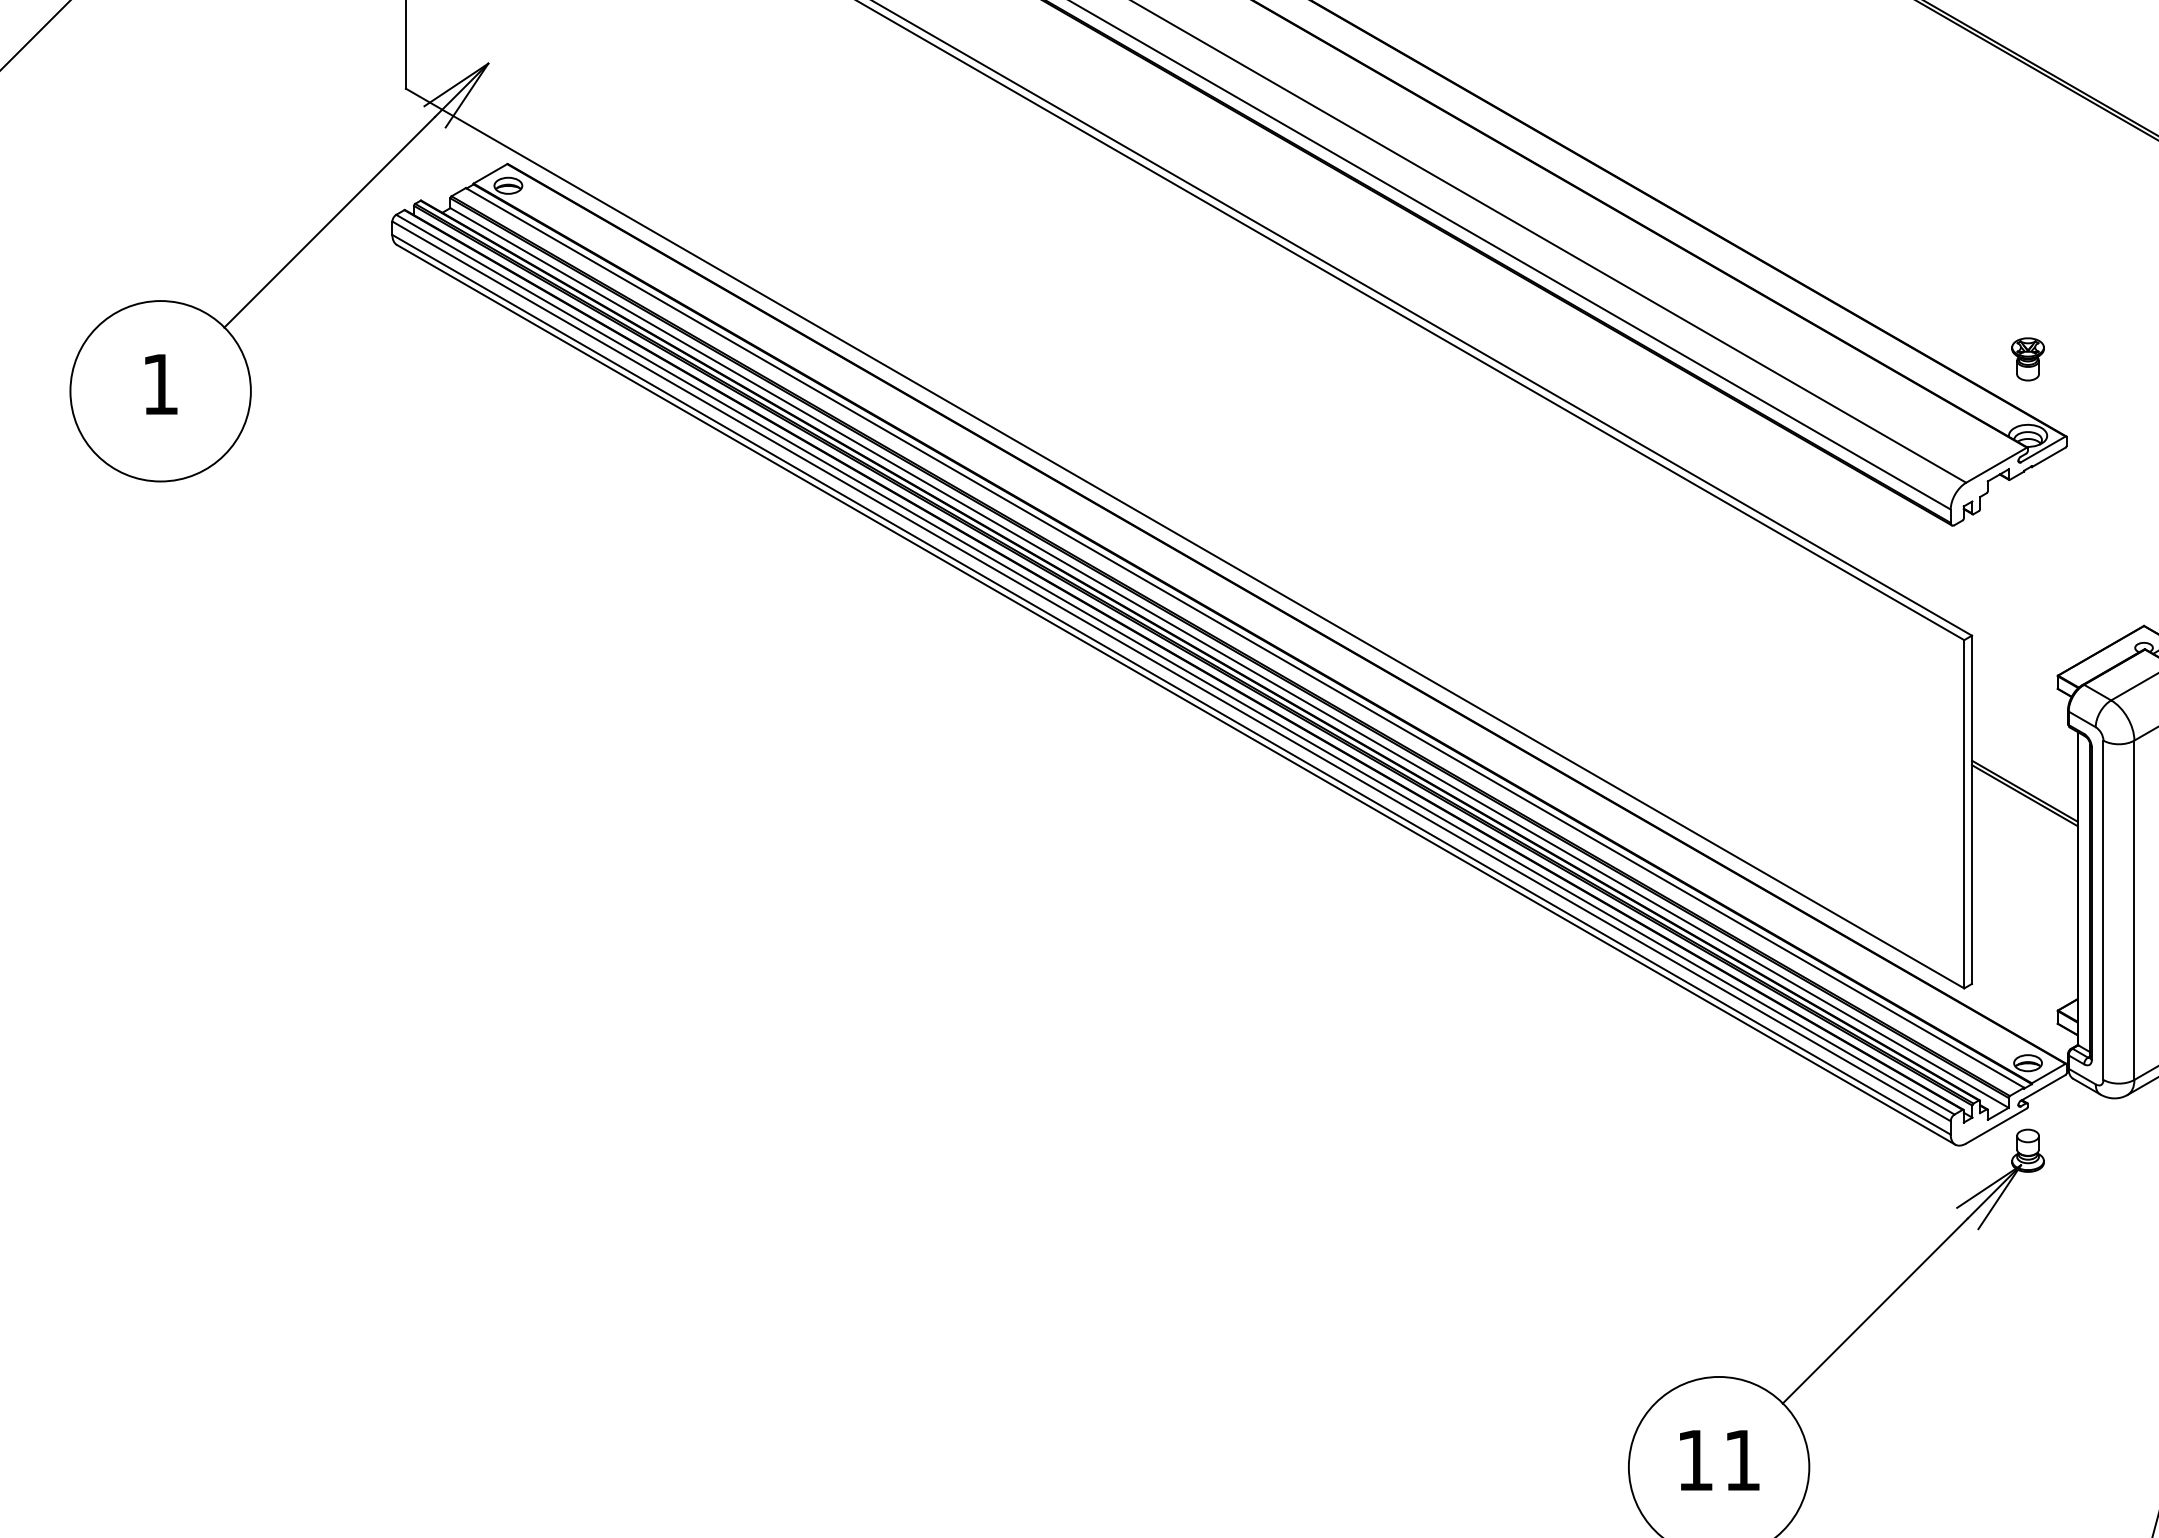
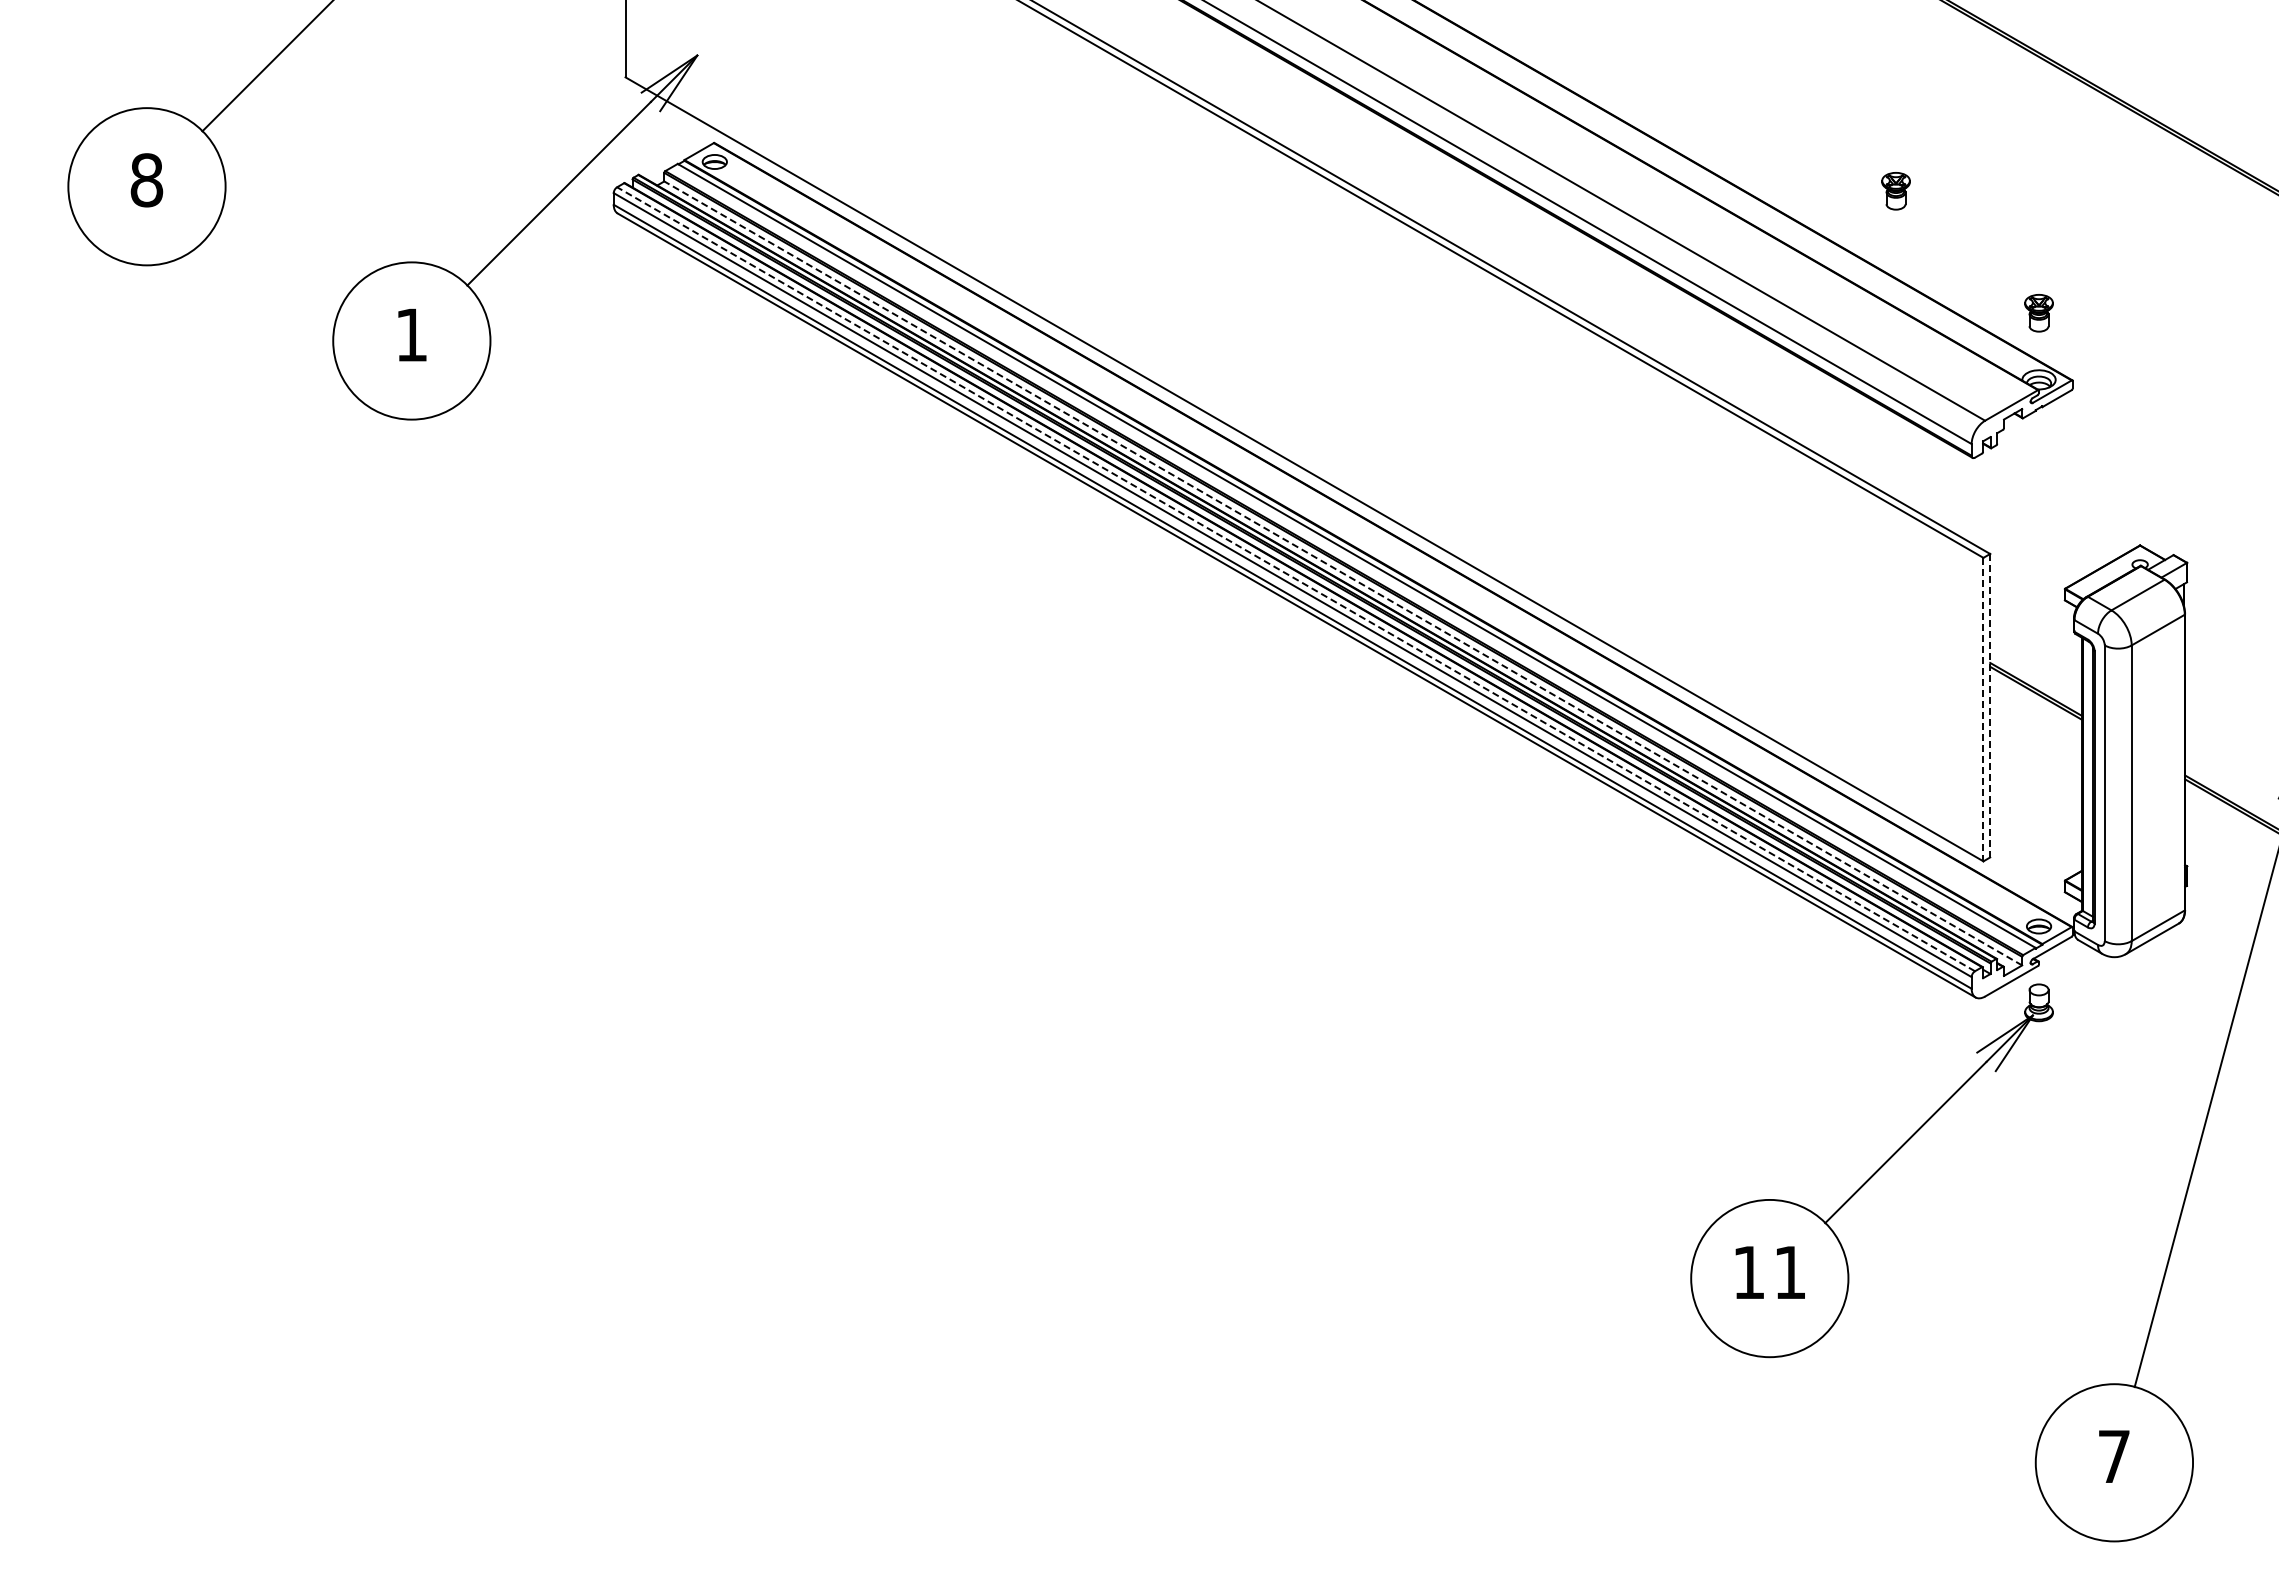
part: (1863, 219) -> (1895, 191), added
line: (1229, 658) -> (1343, 573), solid -> dashed
line: (1175, 664) -> (1296, 579), solid -> dashed
line: (1972, 809) -> (1990, 705), solid -> dashed
line: (1964, 814) -> (1983, 709), solid -> dashed

